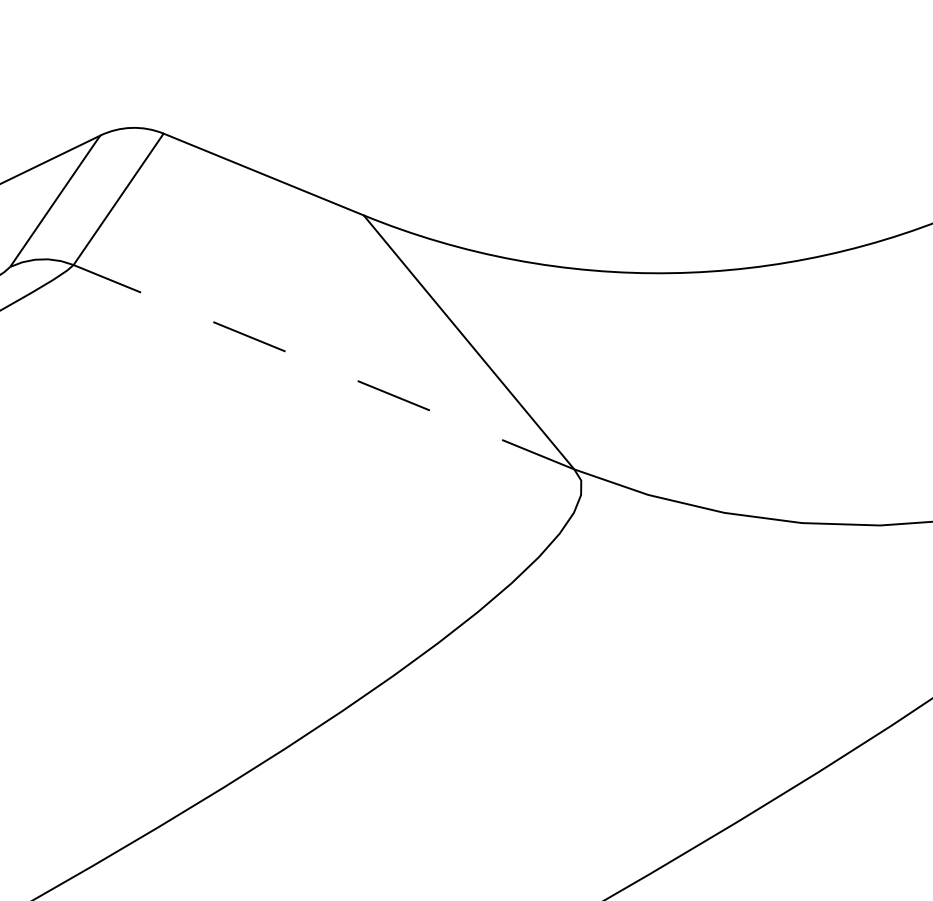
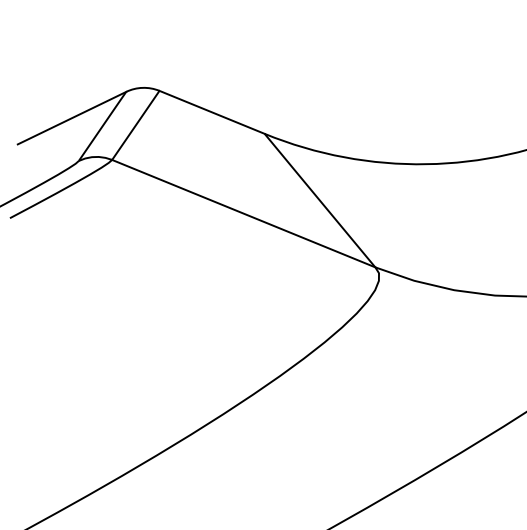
line: (323, 366) -> (243, 213), dashed -> solid

